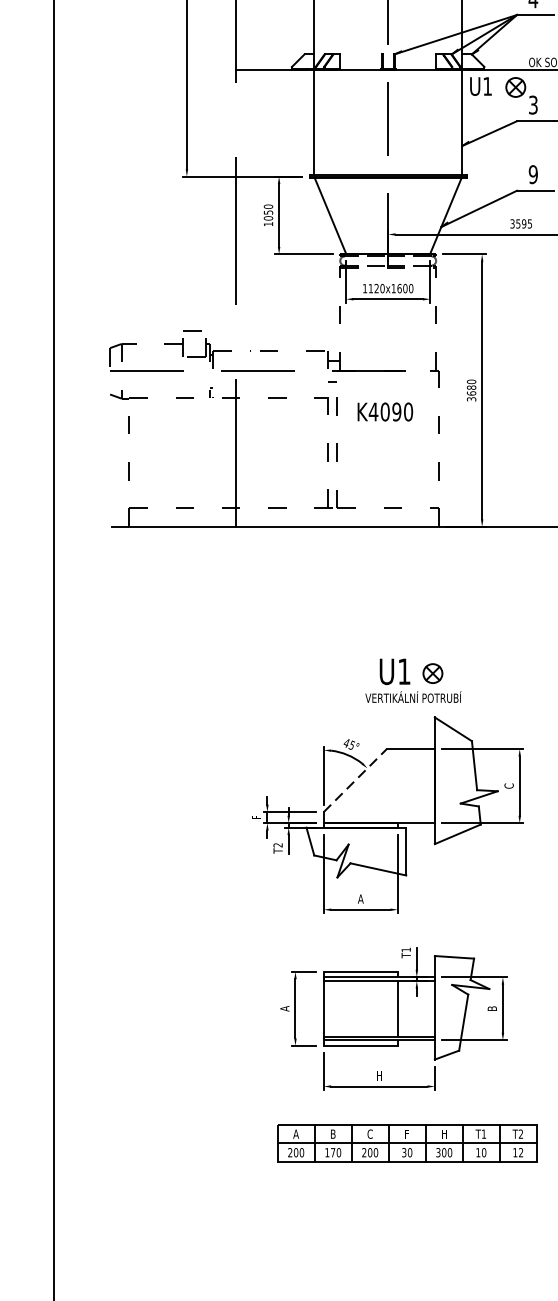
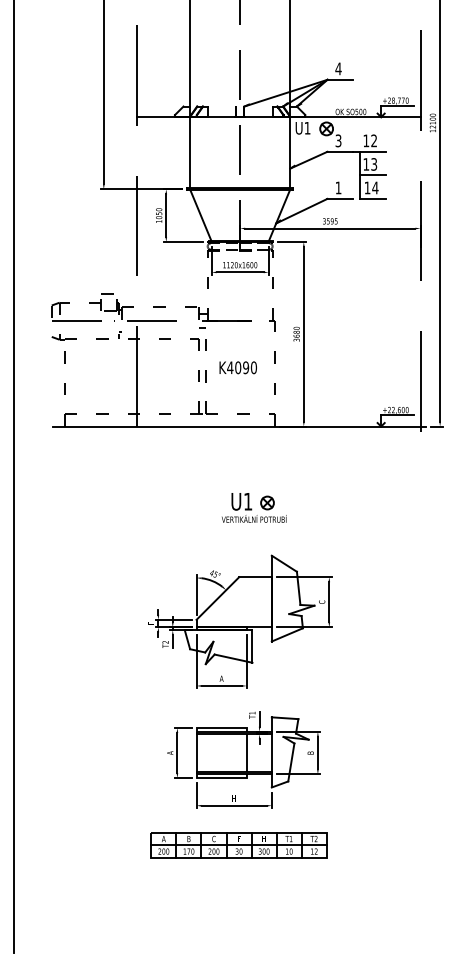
text: (533, 173) -> (338, 187), 9 -> 1
text: (384, 411) -> (237, 367), moved
part: (413, 680) -> (254, 507), moved
line: (356, 780) -> (218, 598), dashed -> solid
part: (406, 1143) -> (238, 845), moved

